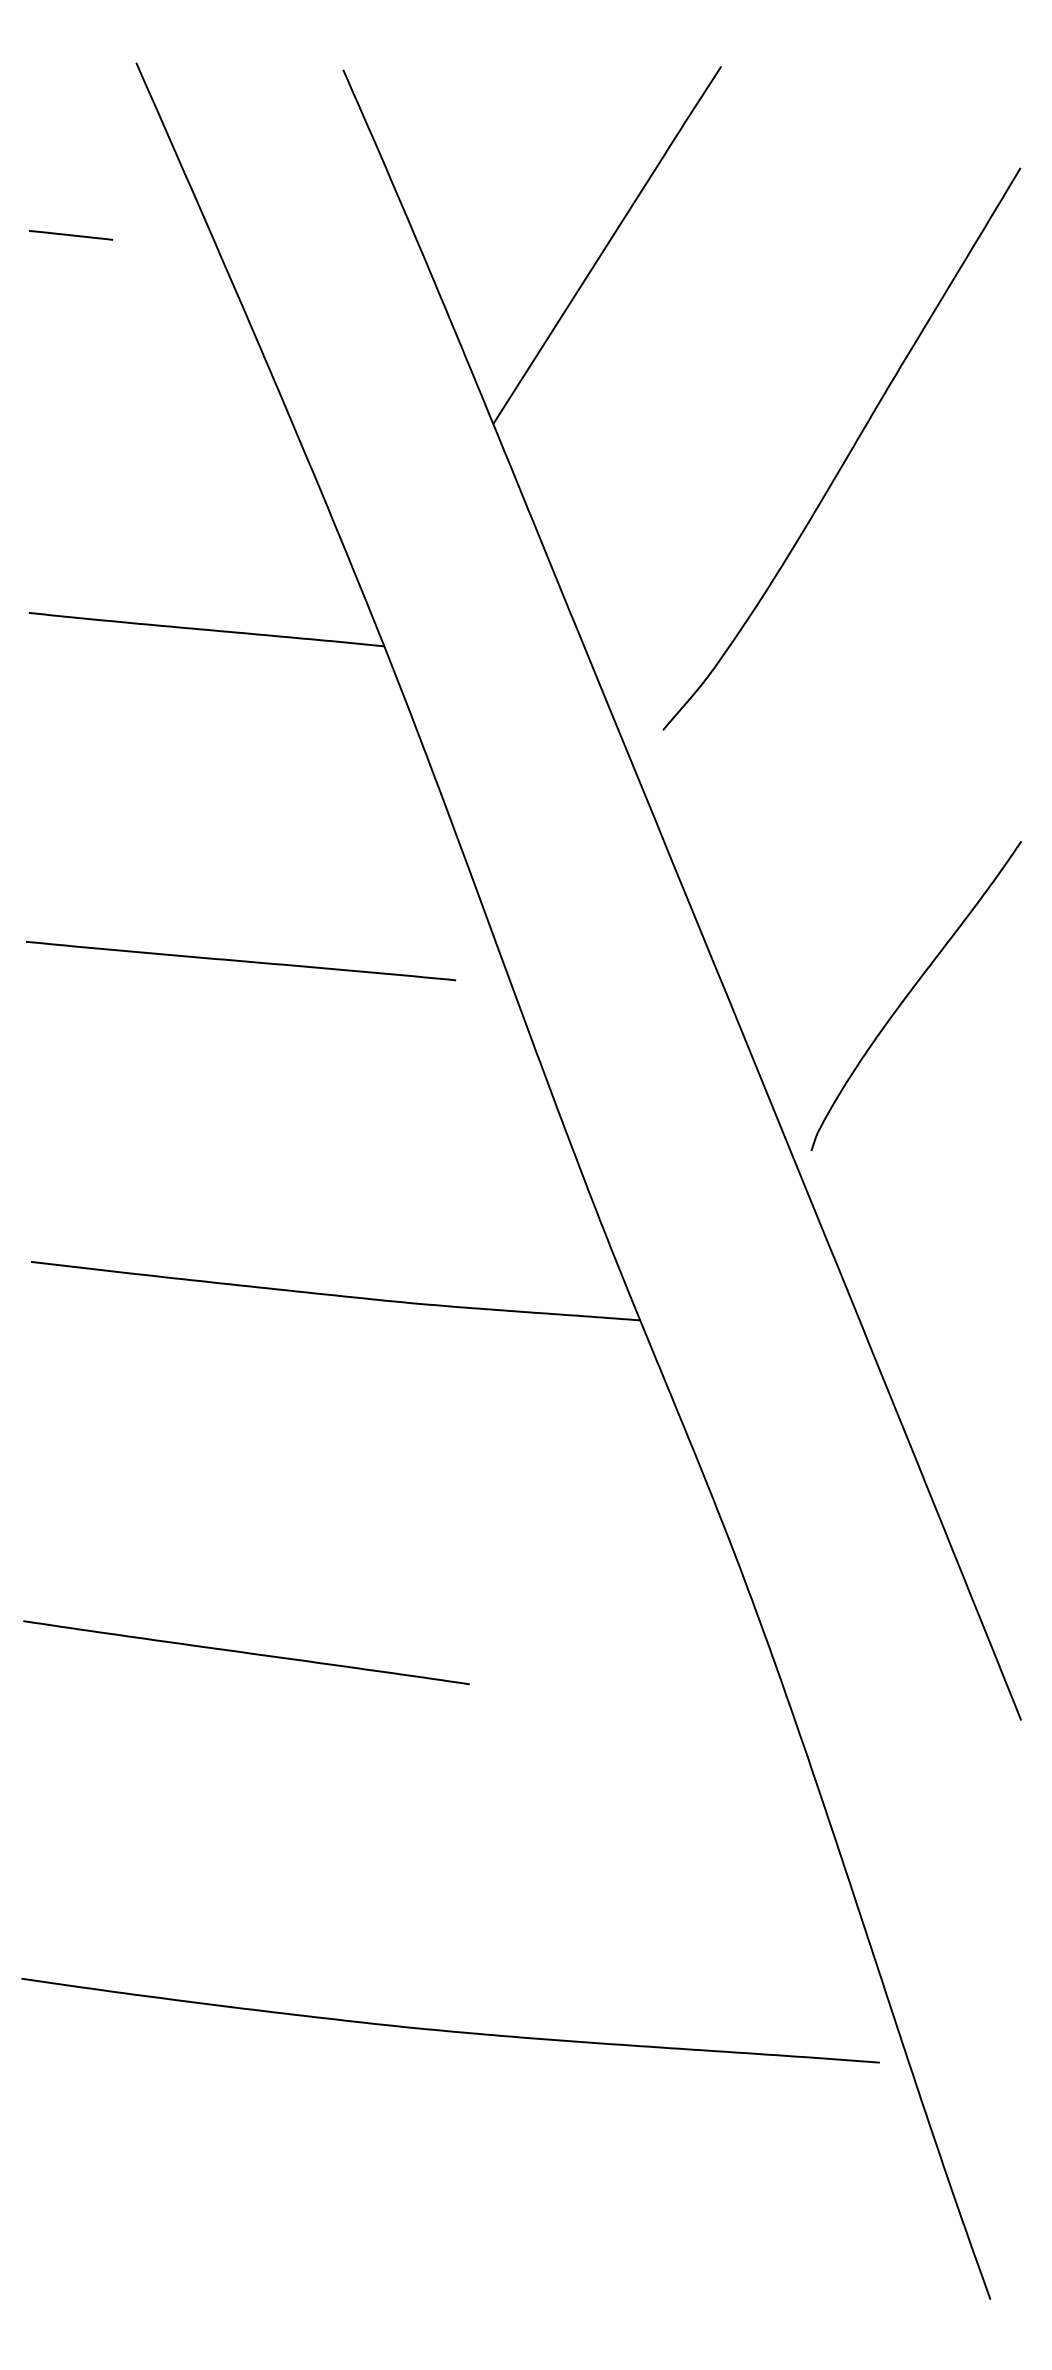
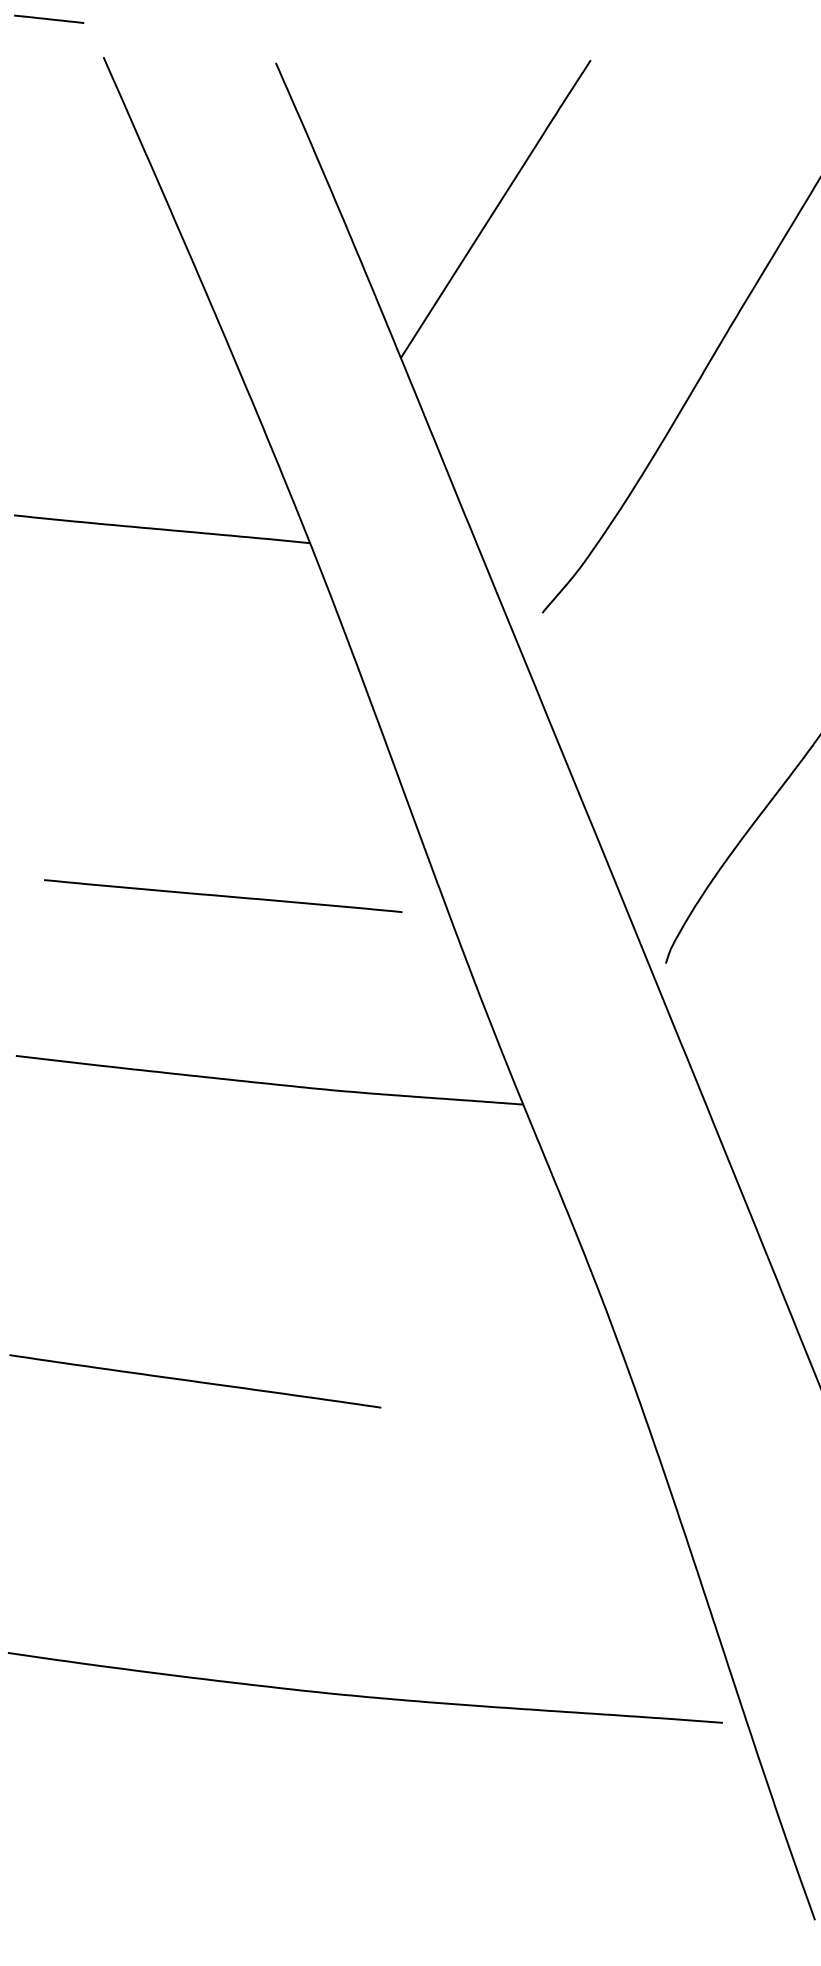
line: (71, 235) -> (49, 19), moved
line: (240, 961) -> (222, 896), moved

